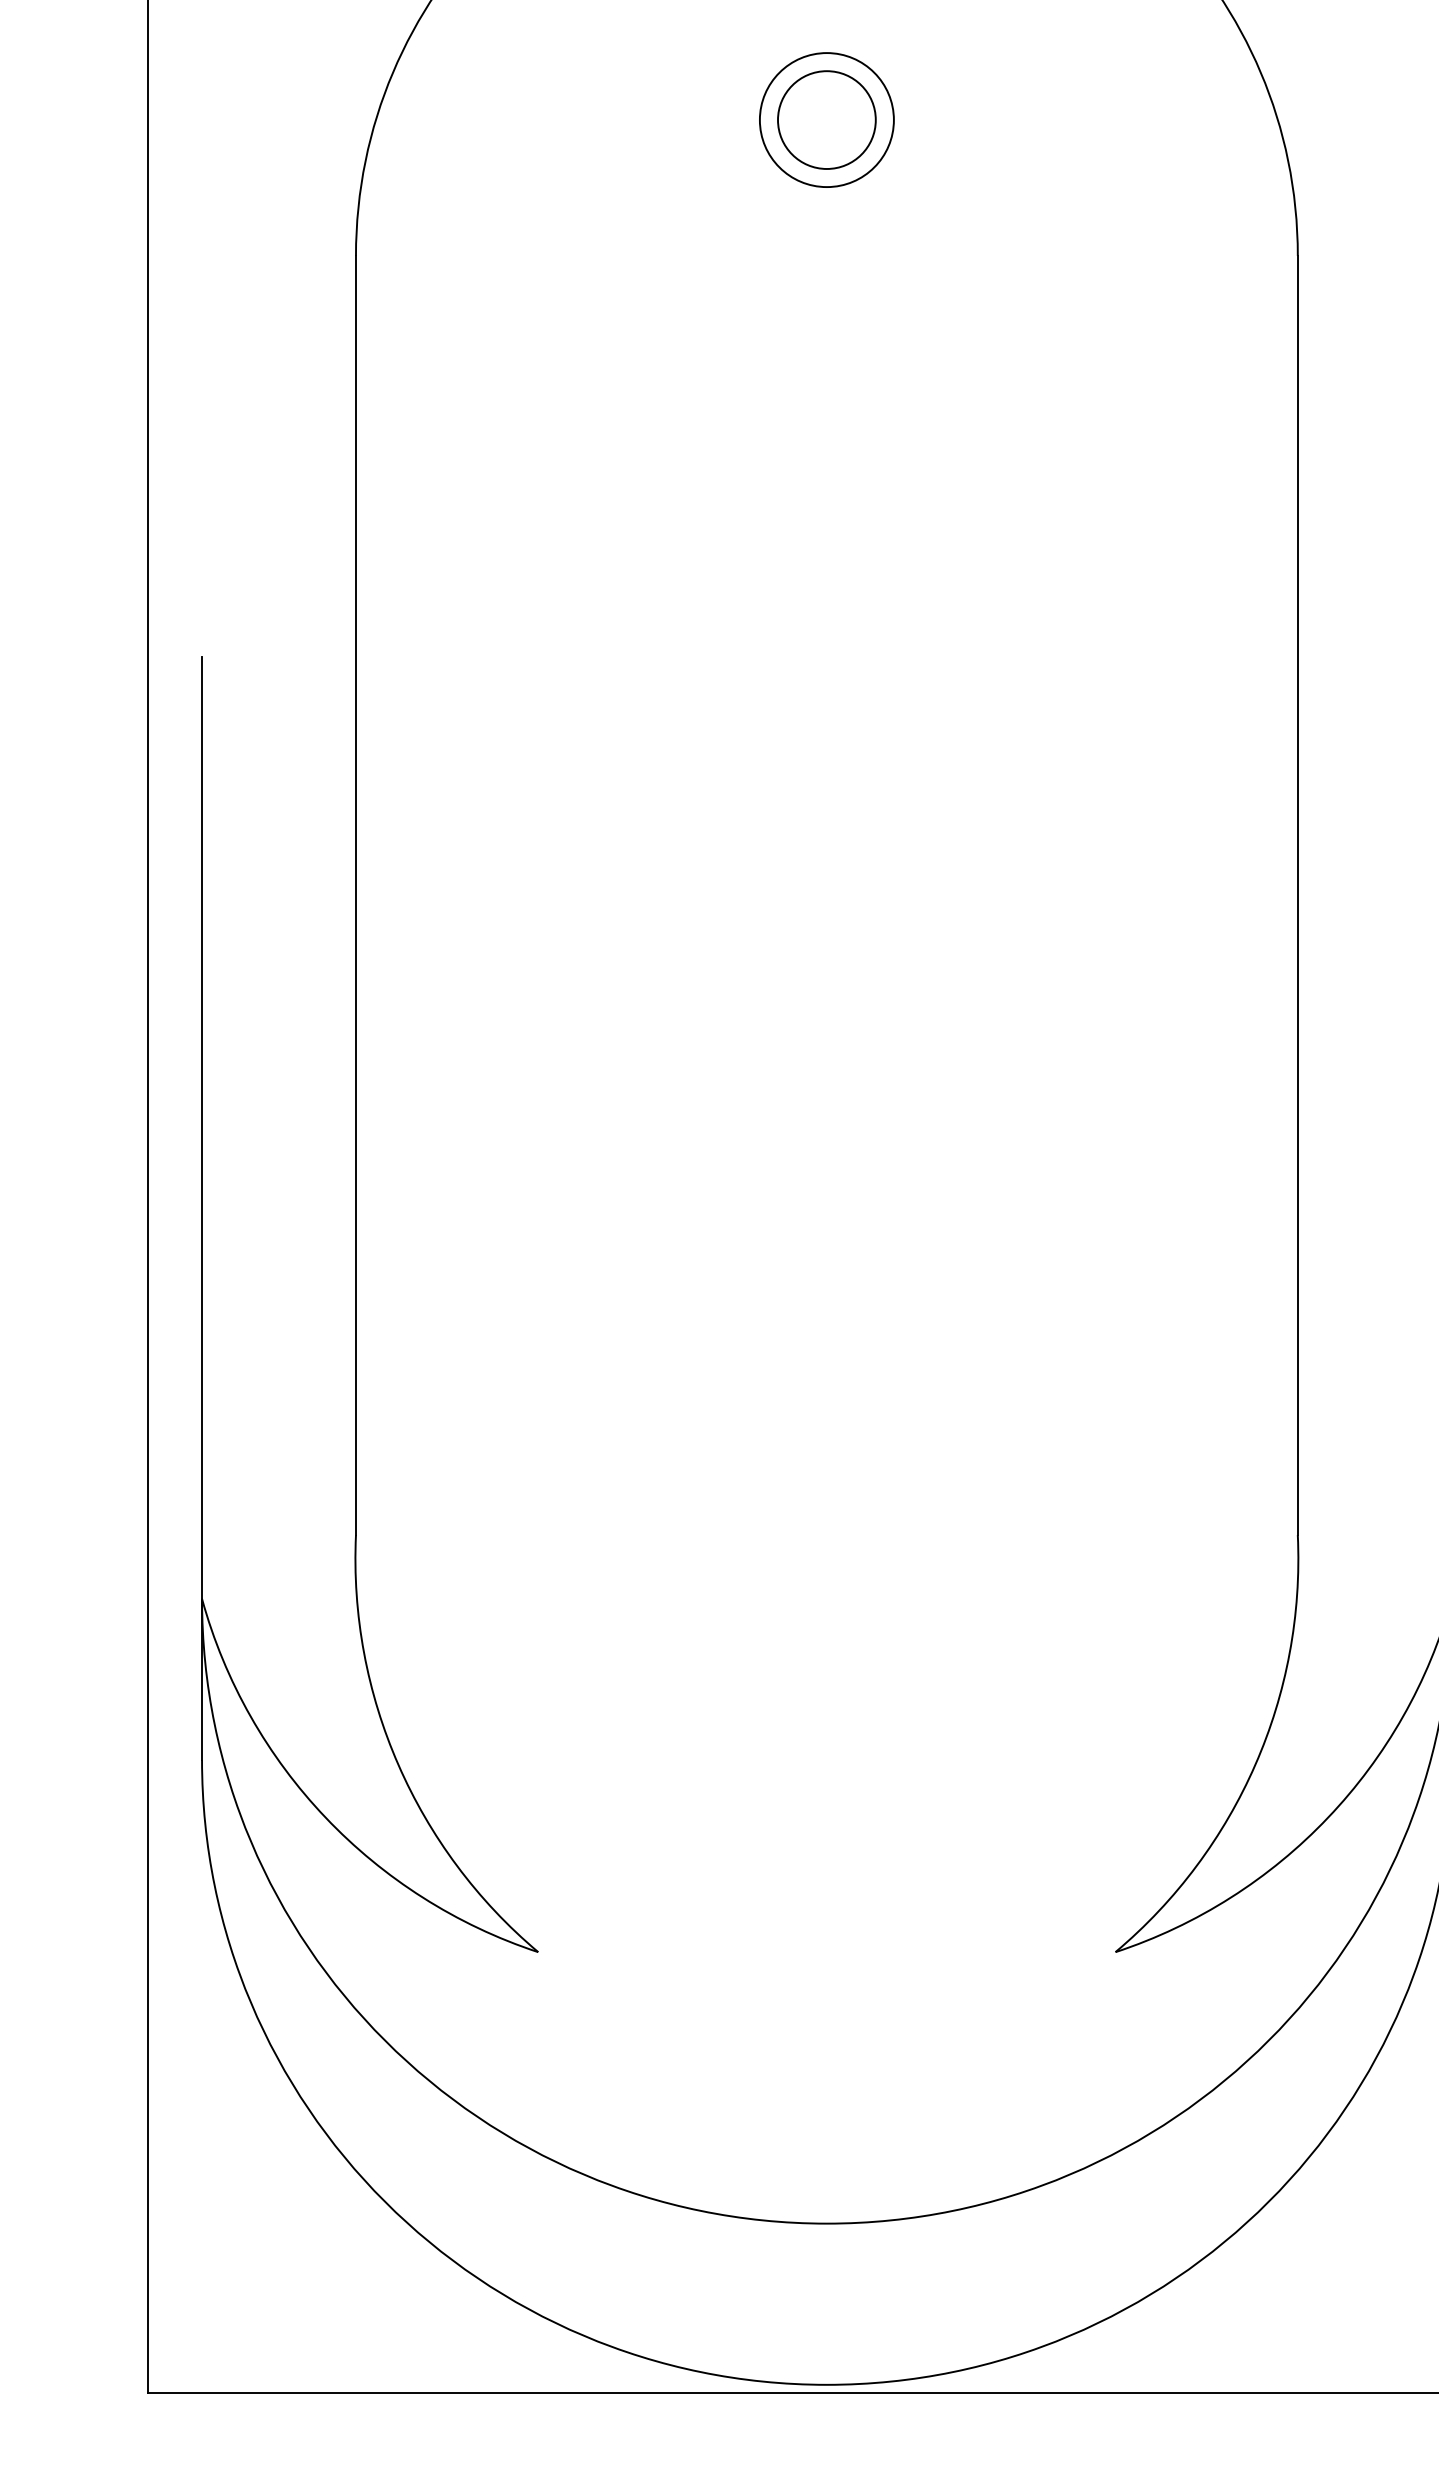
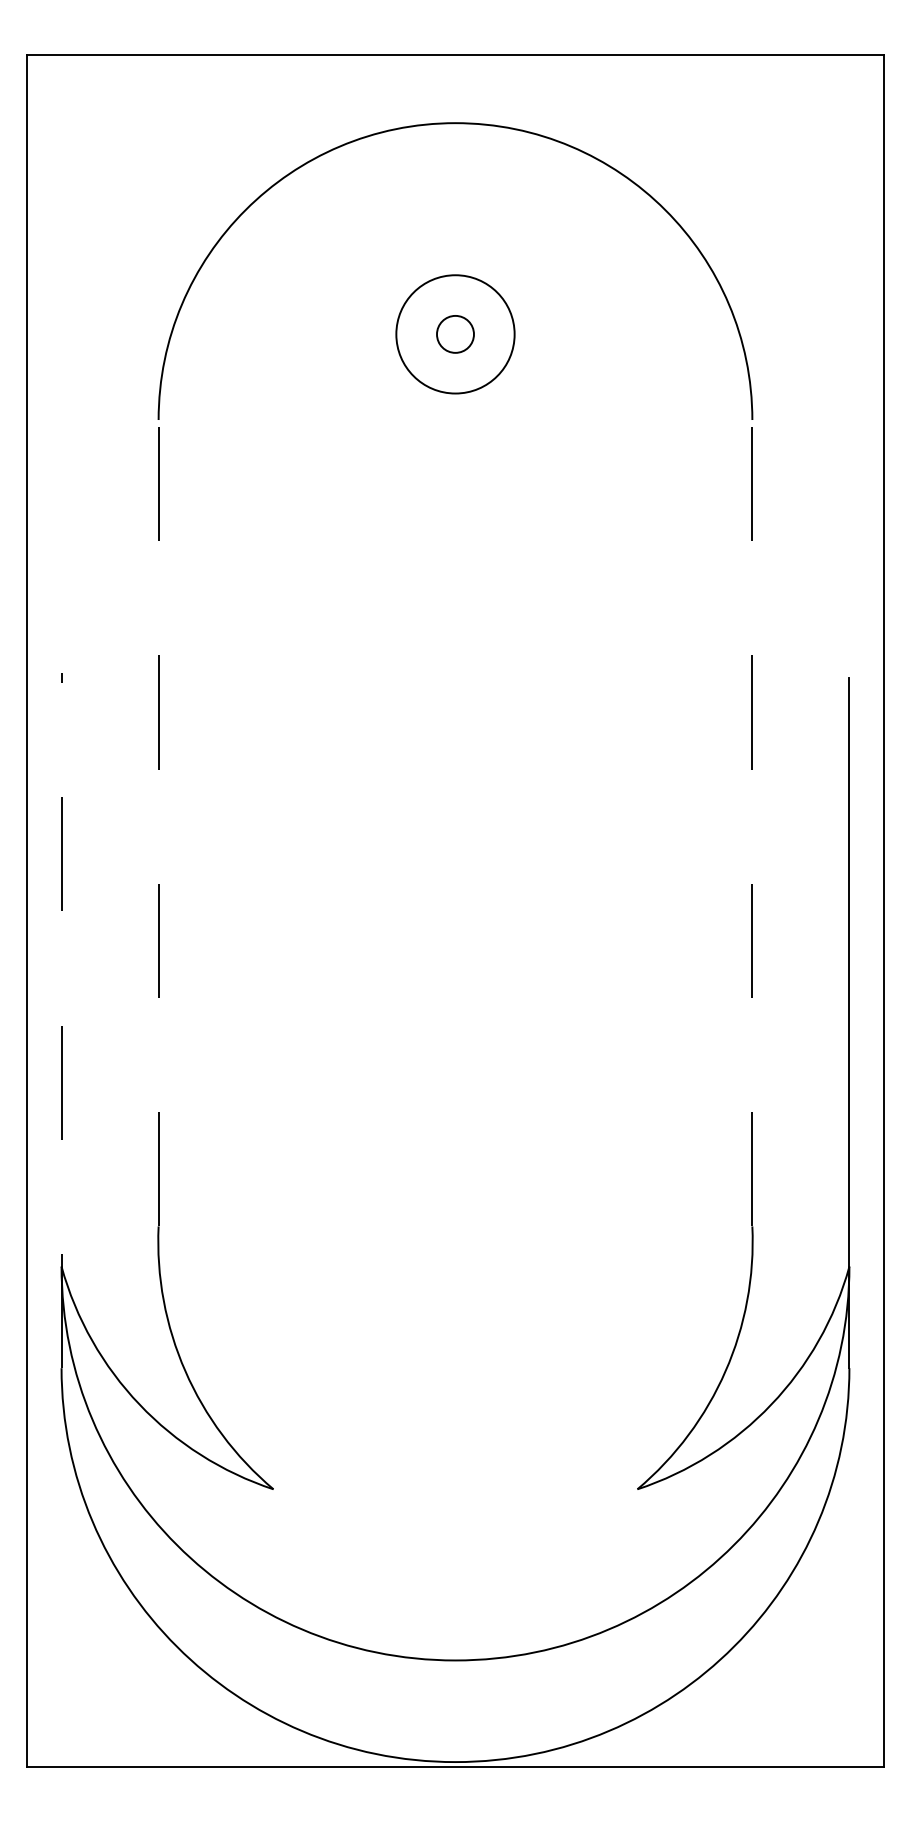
circle: (826, 120) -> (455, 334), size x0.6
circle: (826, 120) -> (455, 334), size x1.4
line: (355, 894) -> (158, 822), solid -> dashed
line: (1298, 894) -> (752, 822), solid -> dashed
line: (201, 1208) -> (61, 1020), solid -> dashed

